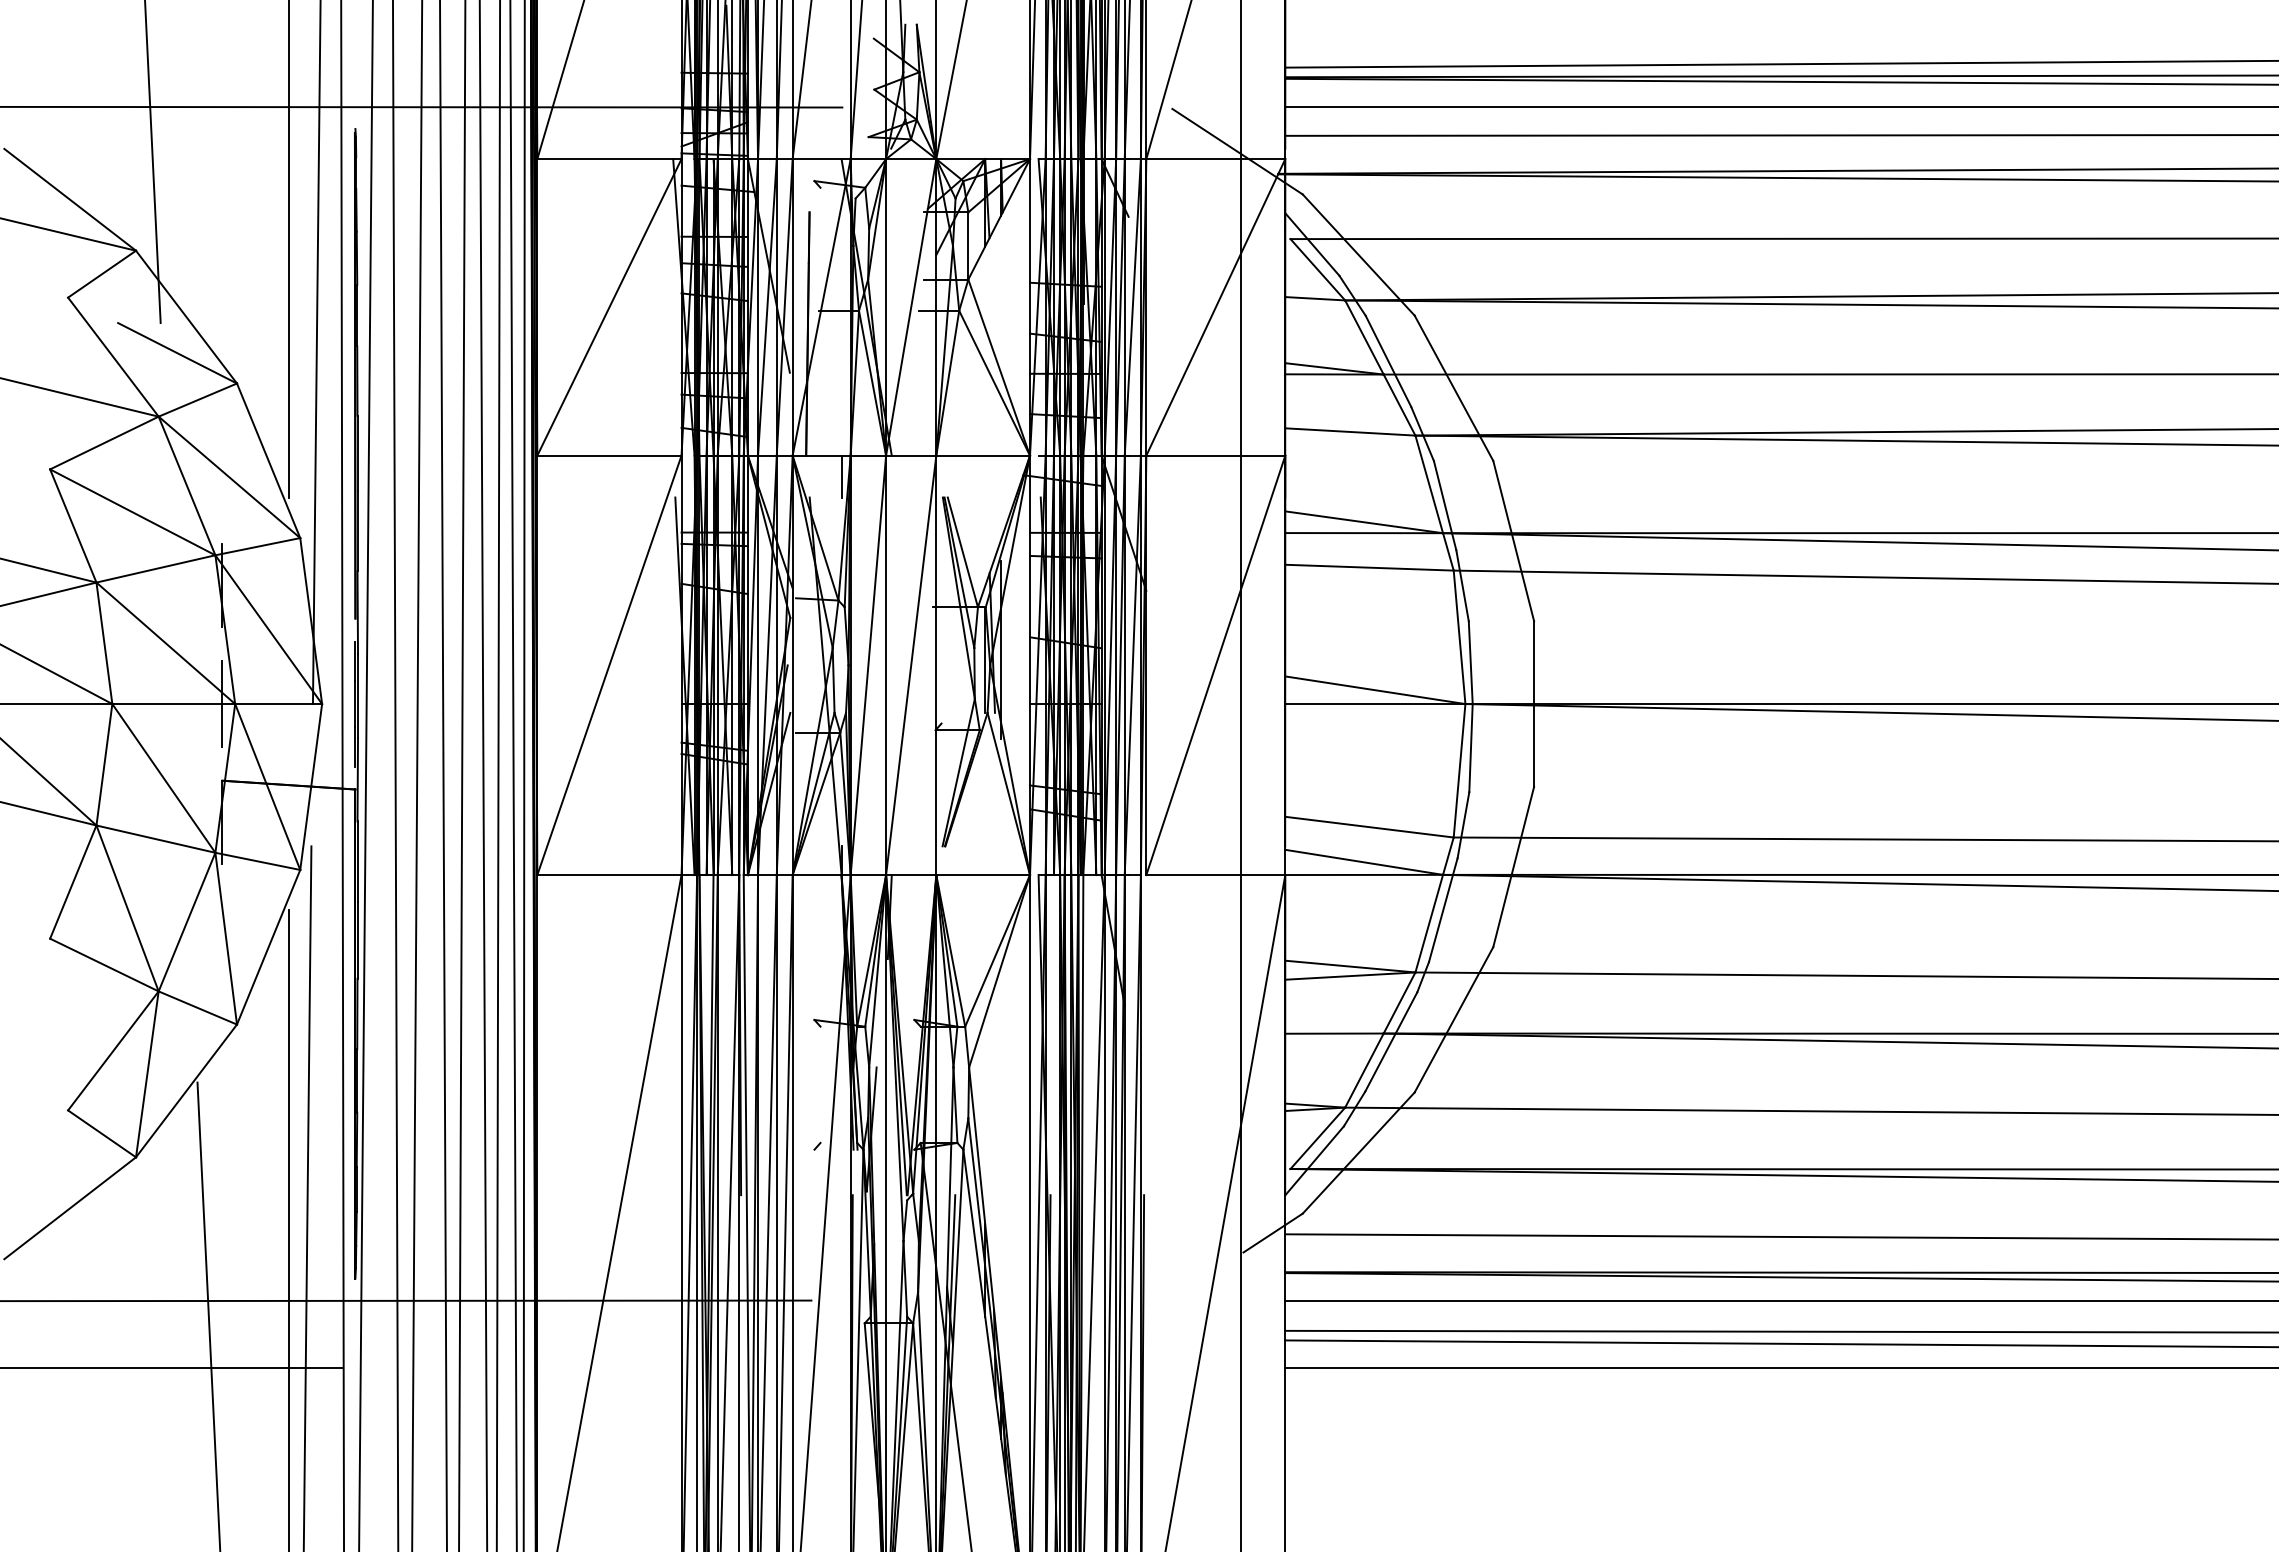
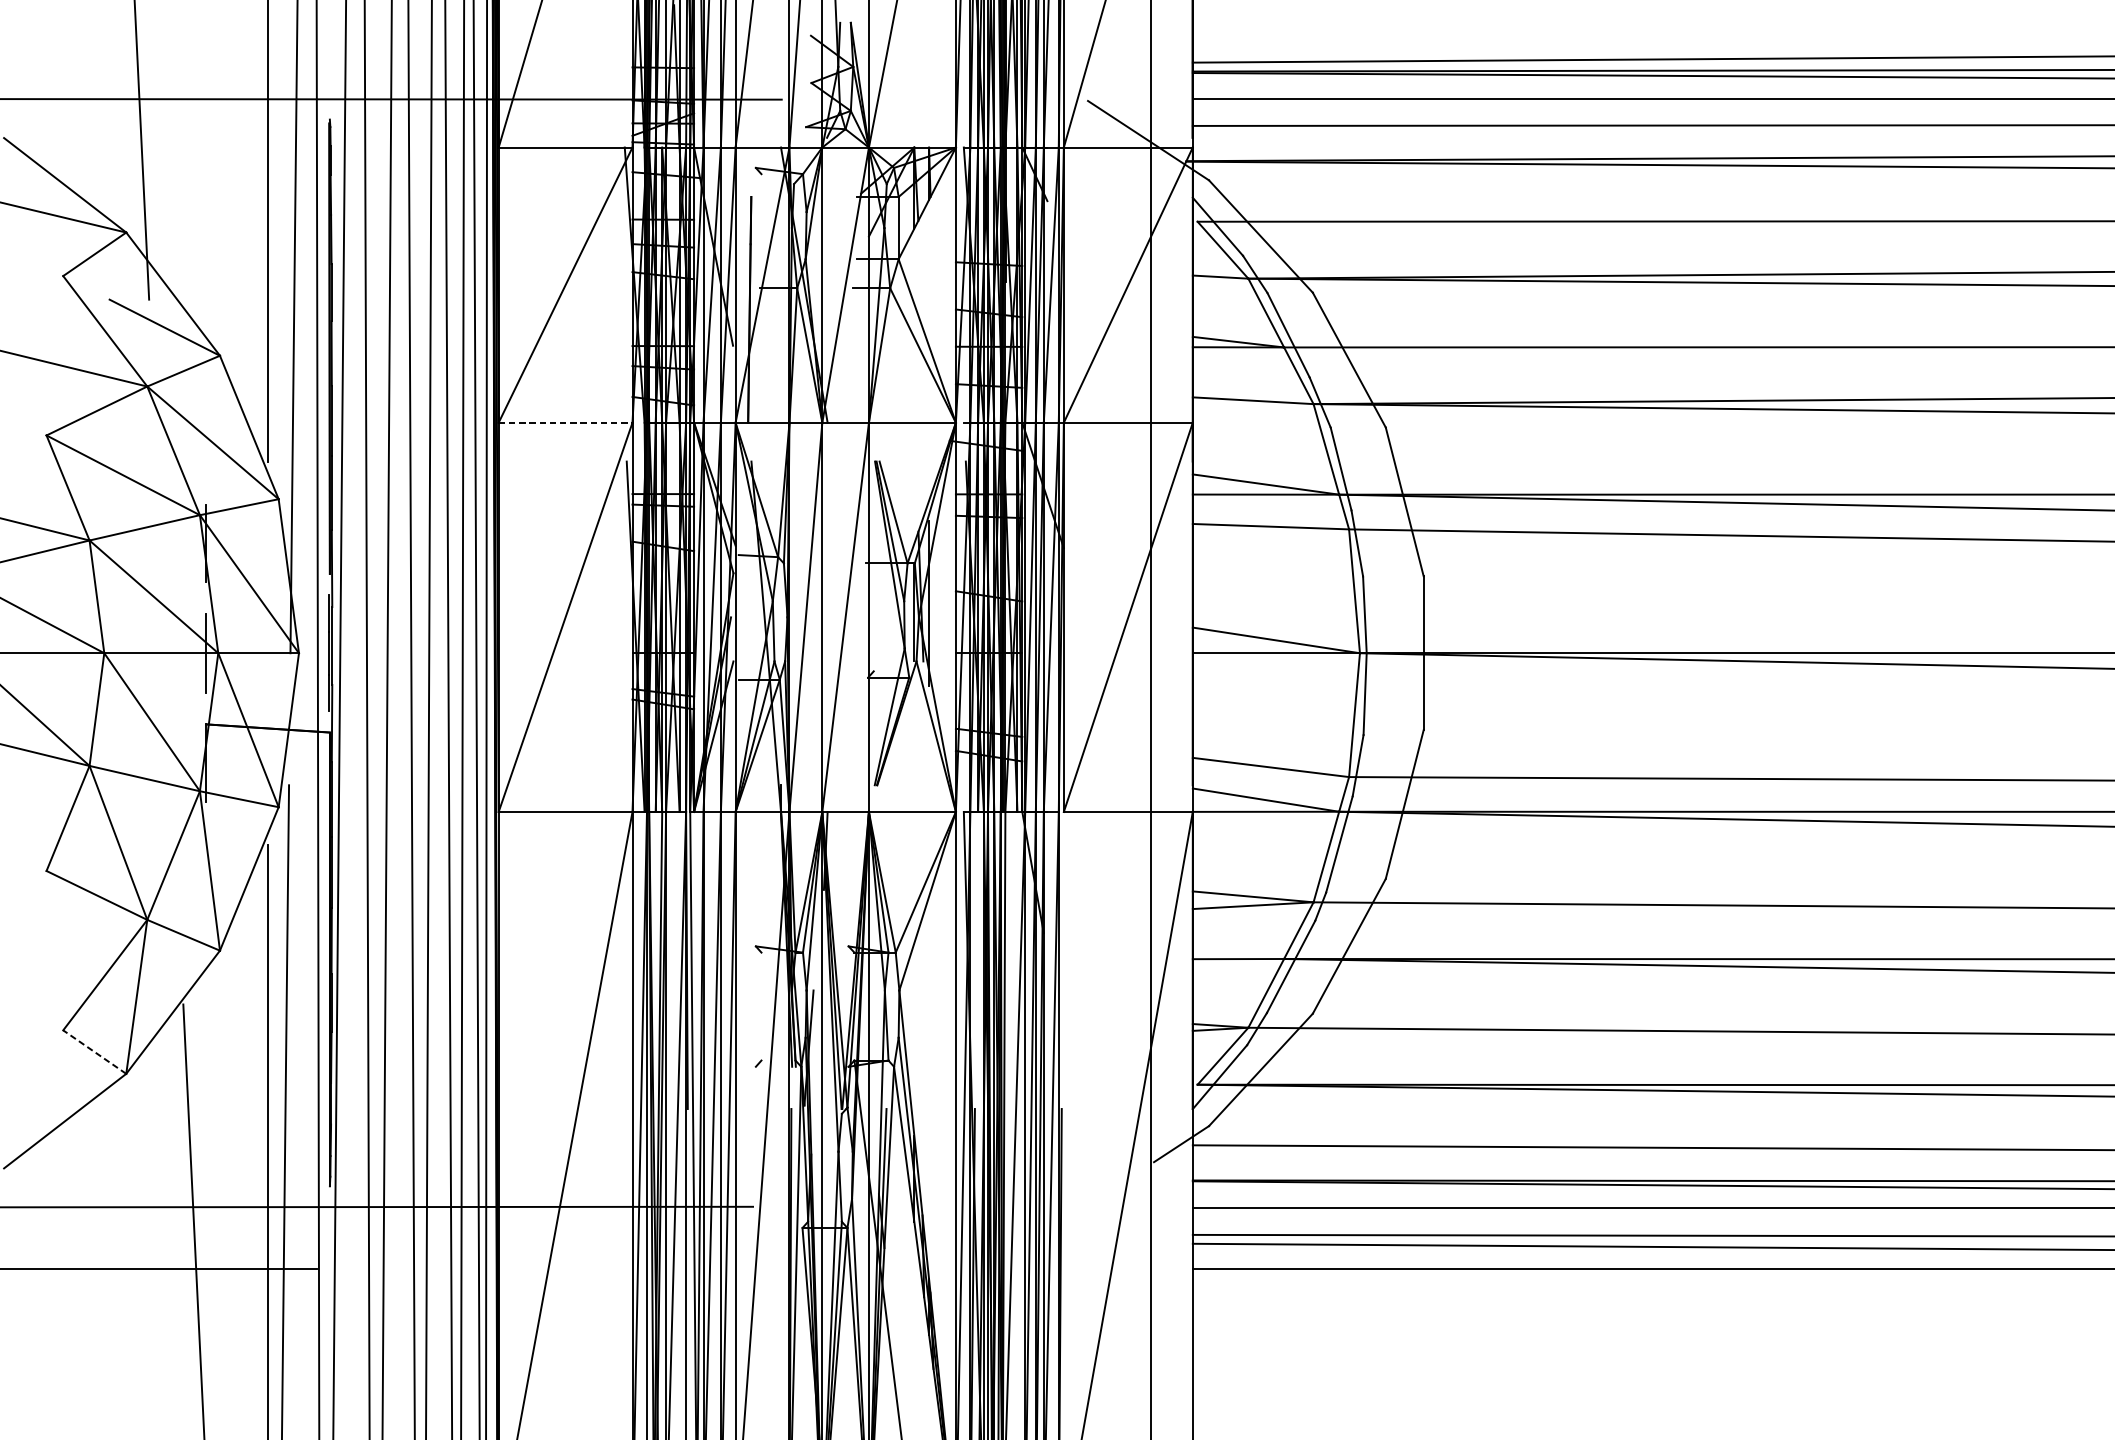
line: (609, 455) -> (565, 422), solid -> dashed
line: (841, 476) -> (780, 442), removed
line: (101, 1133) -> (94, 1051), solid -> dashed

